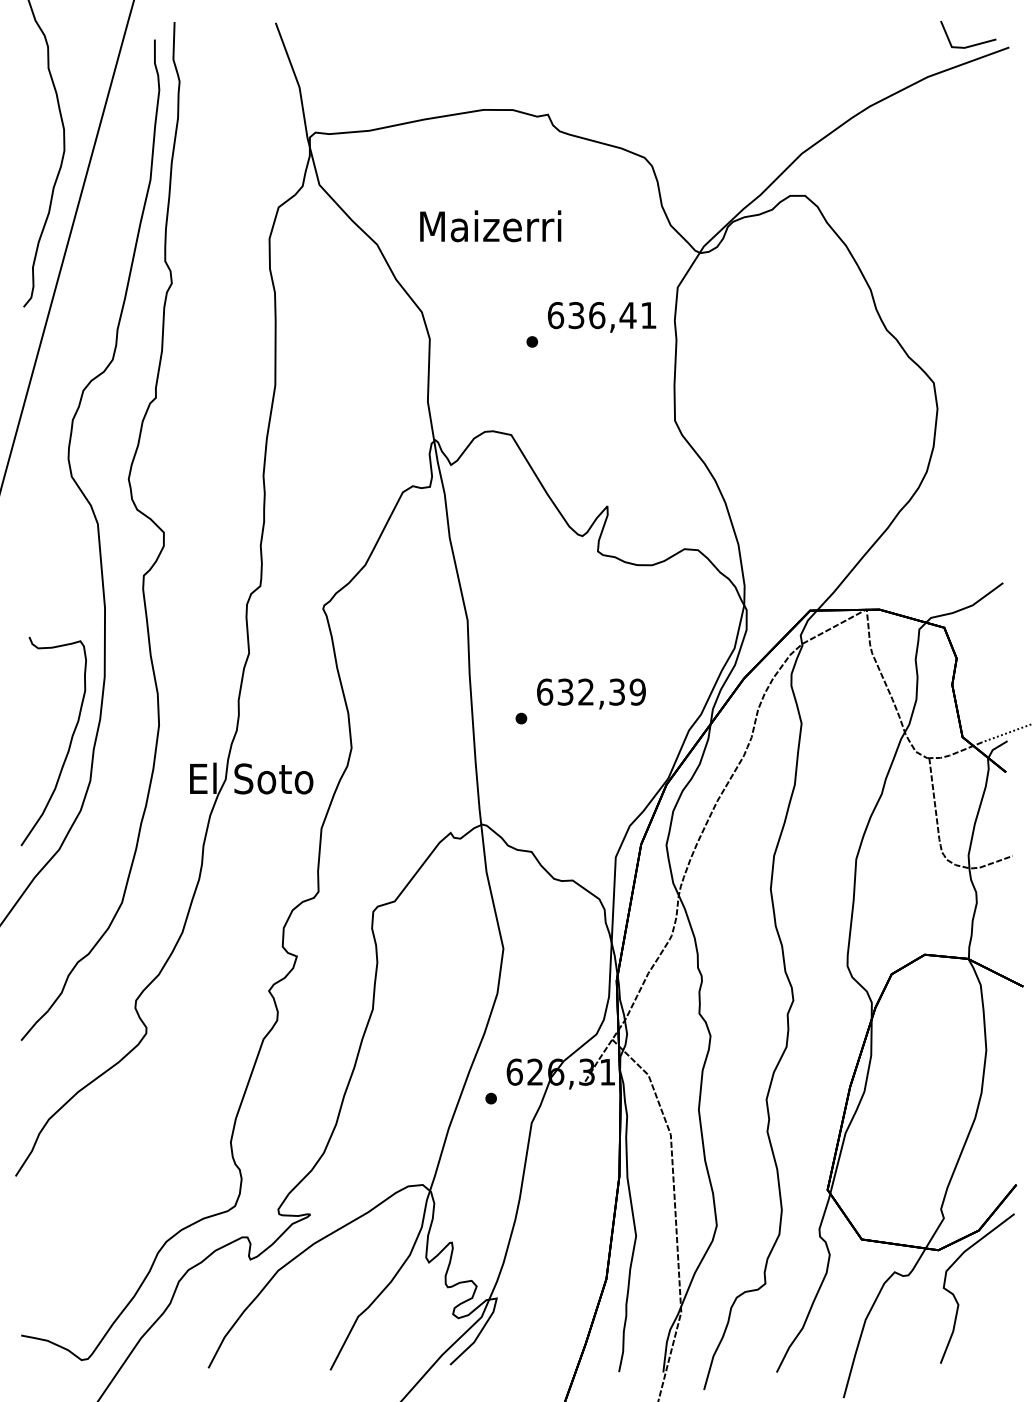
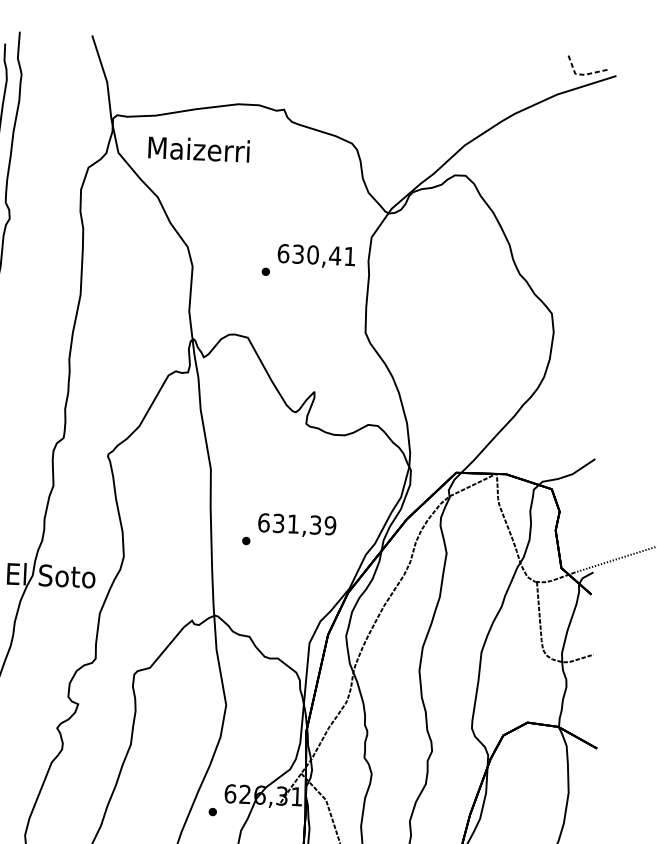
line: (959, 47) -> (580, 74), solid -> dashed
text: (490, 226) -> (198, 149), moved
text: (597, 315) -> (313, 254), 636,41 -> 630,41
text: (585, 691) -> (293, 523), 632,39 -> 631,39

